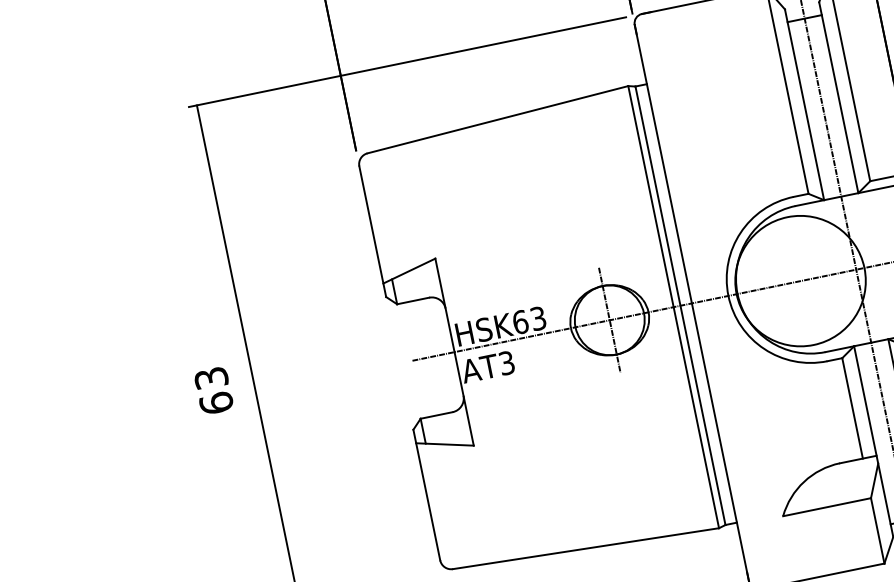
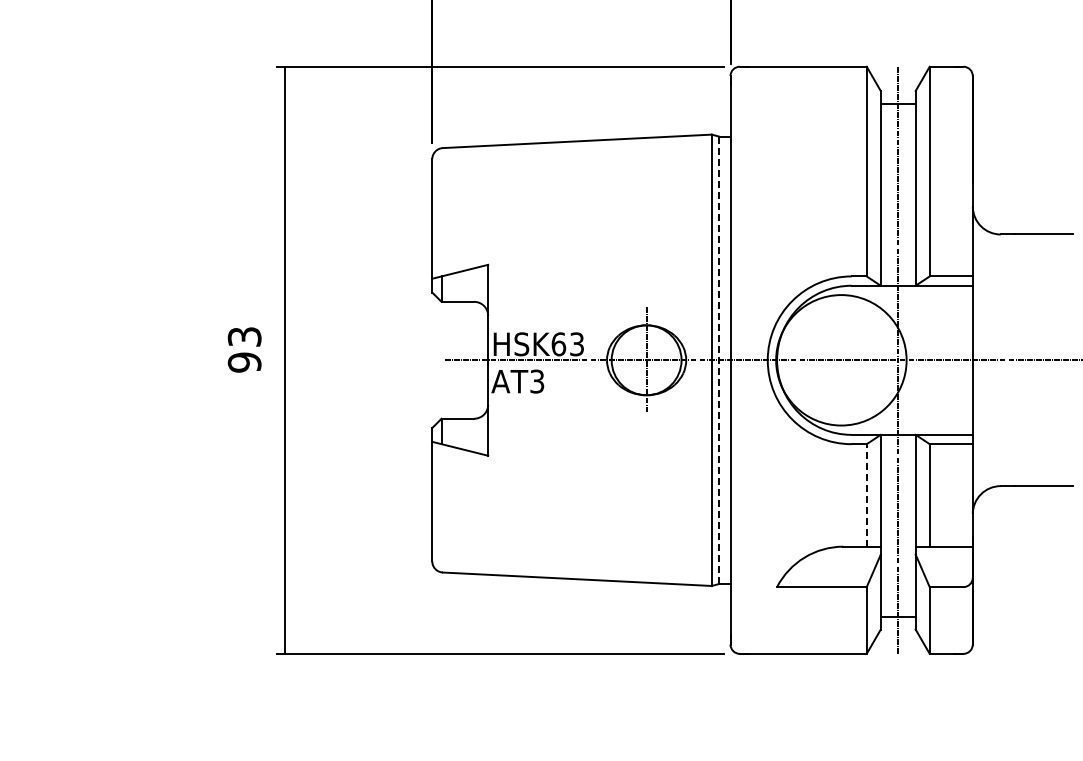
line: (680, 306) -> (718, 360), solid -> dashed
text: (216, 403) -> (244, 362), 63 -> 93
line: (852, 407) -> (866, 494), solid -> dashed

